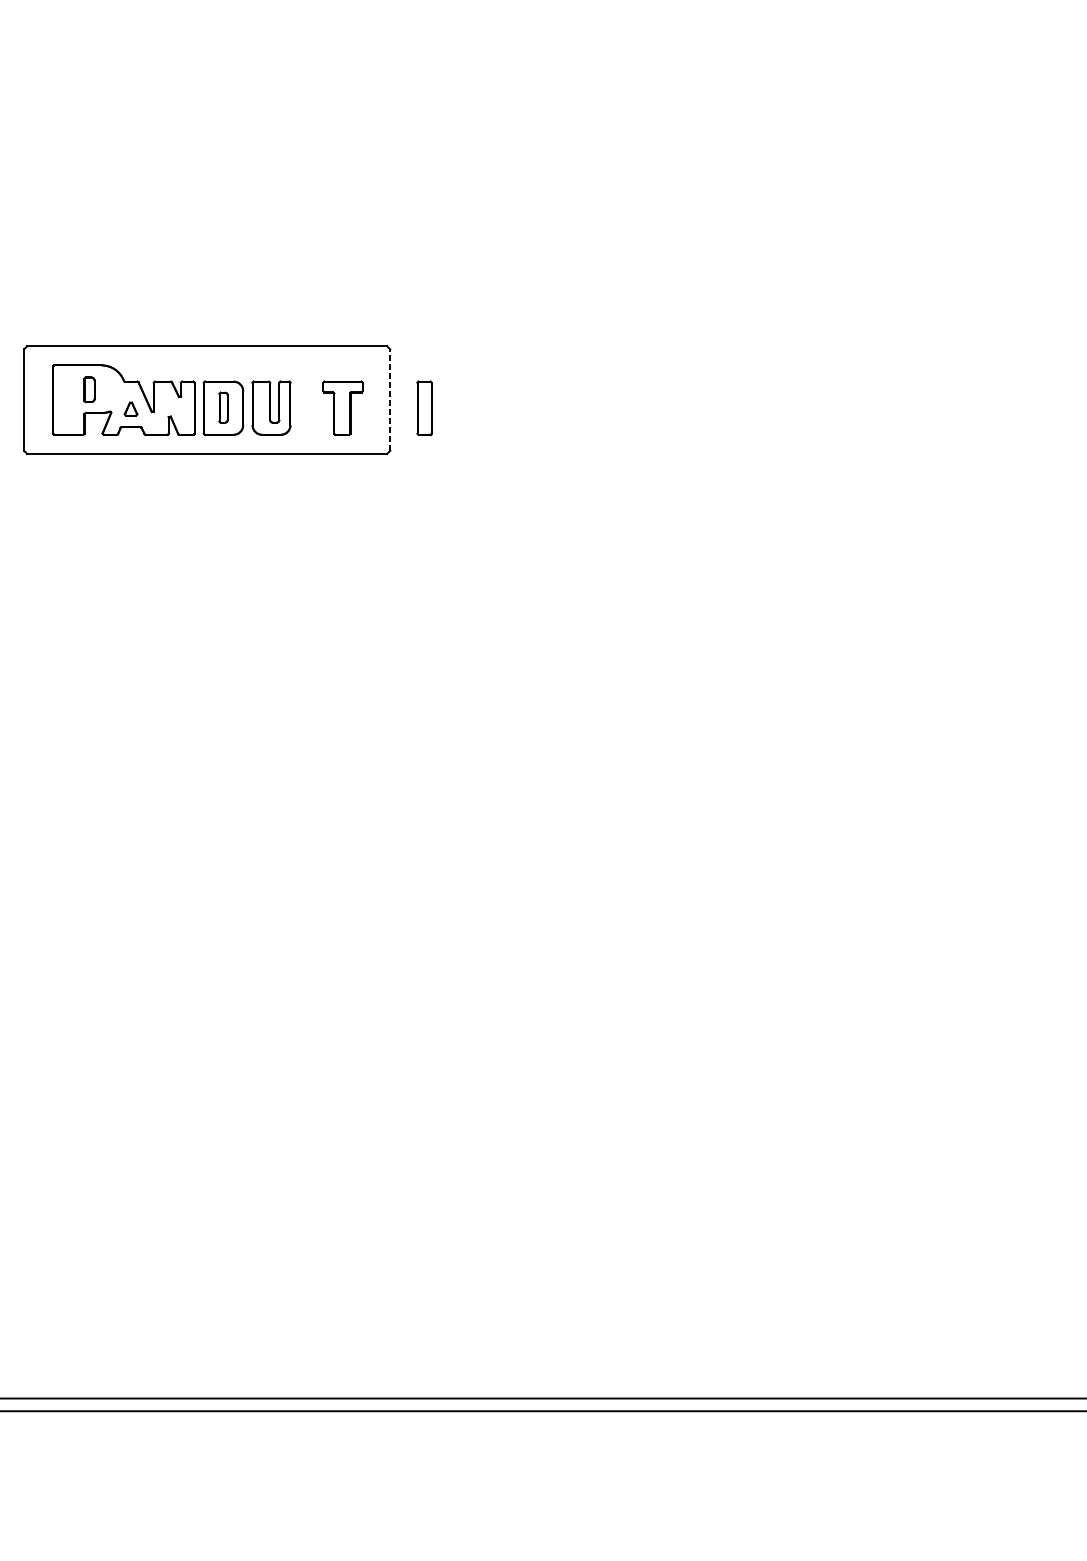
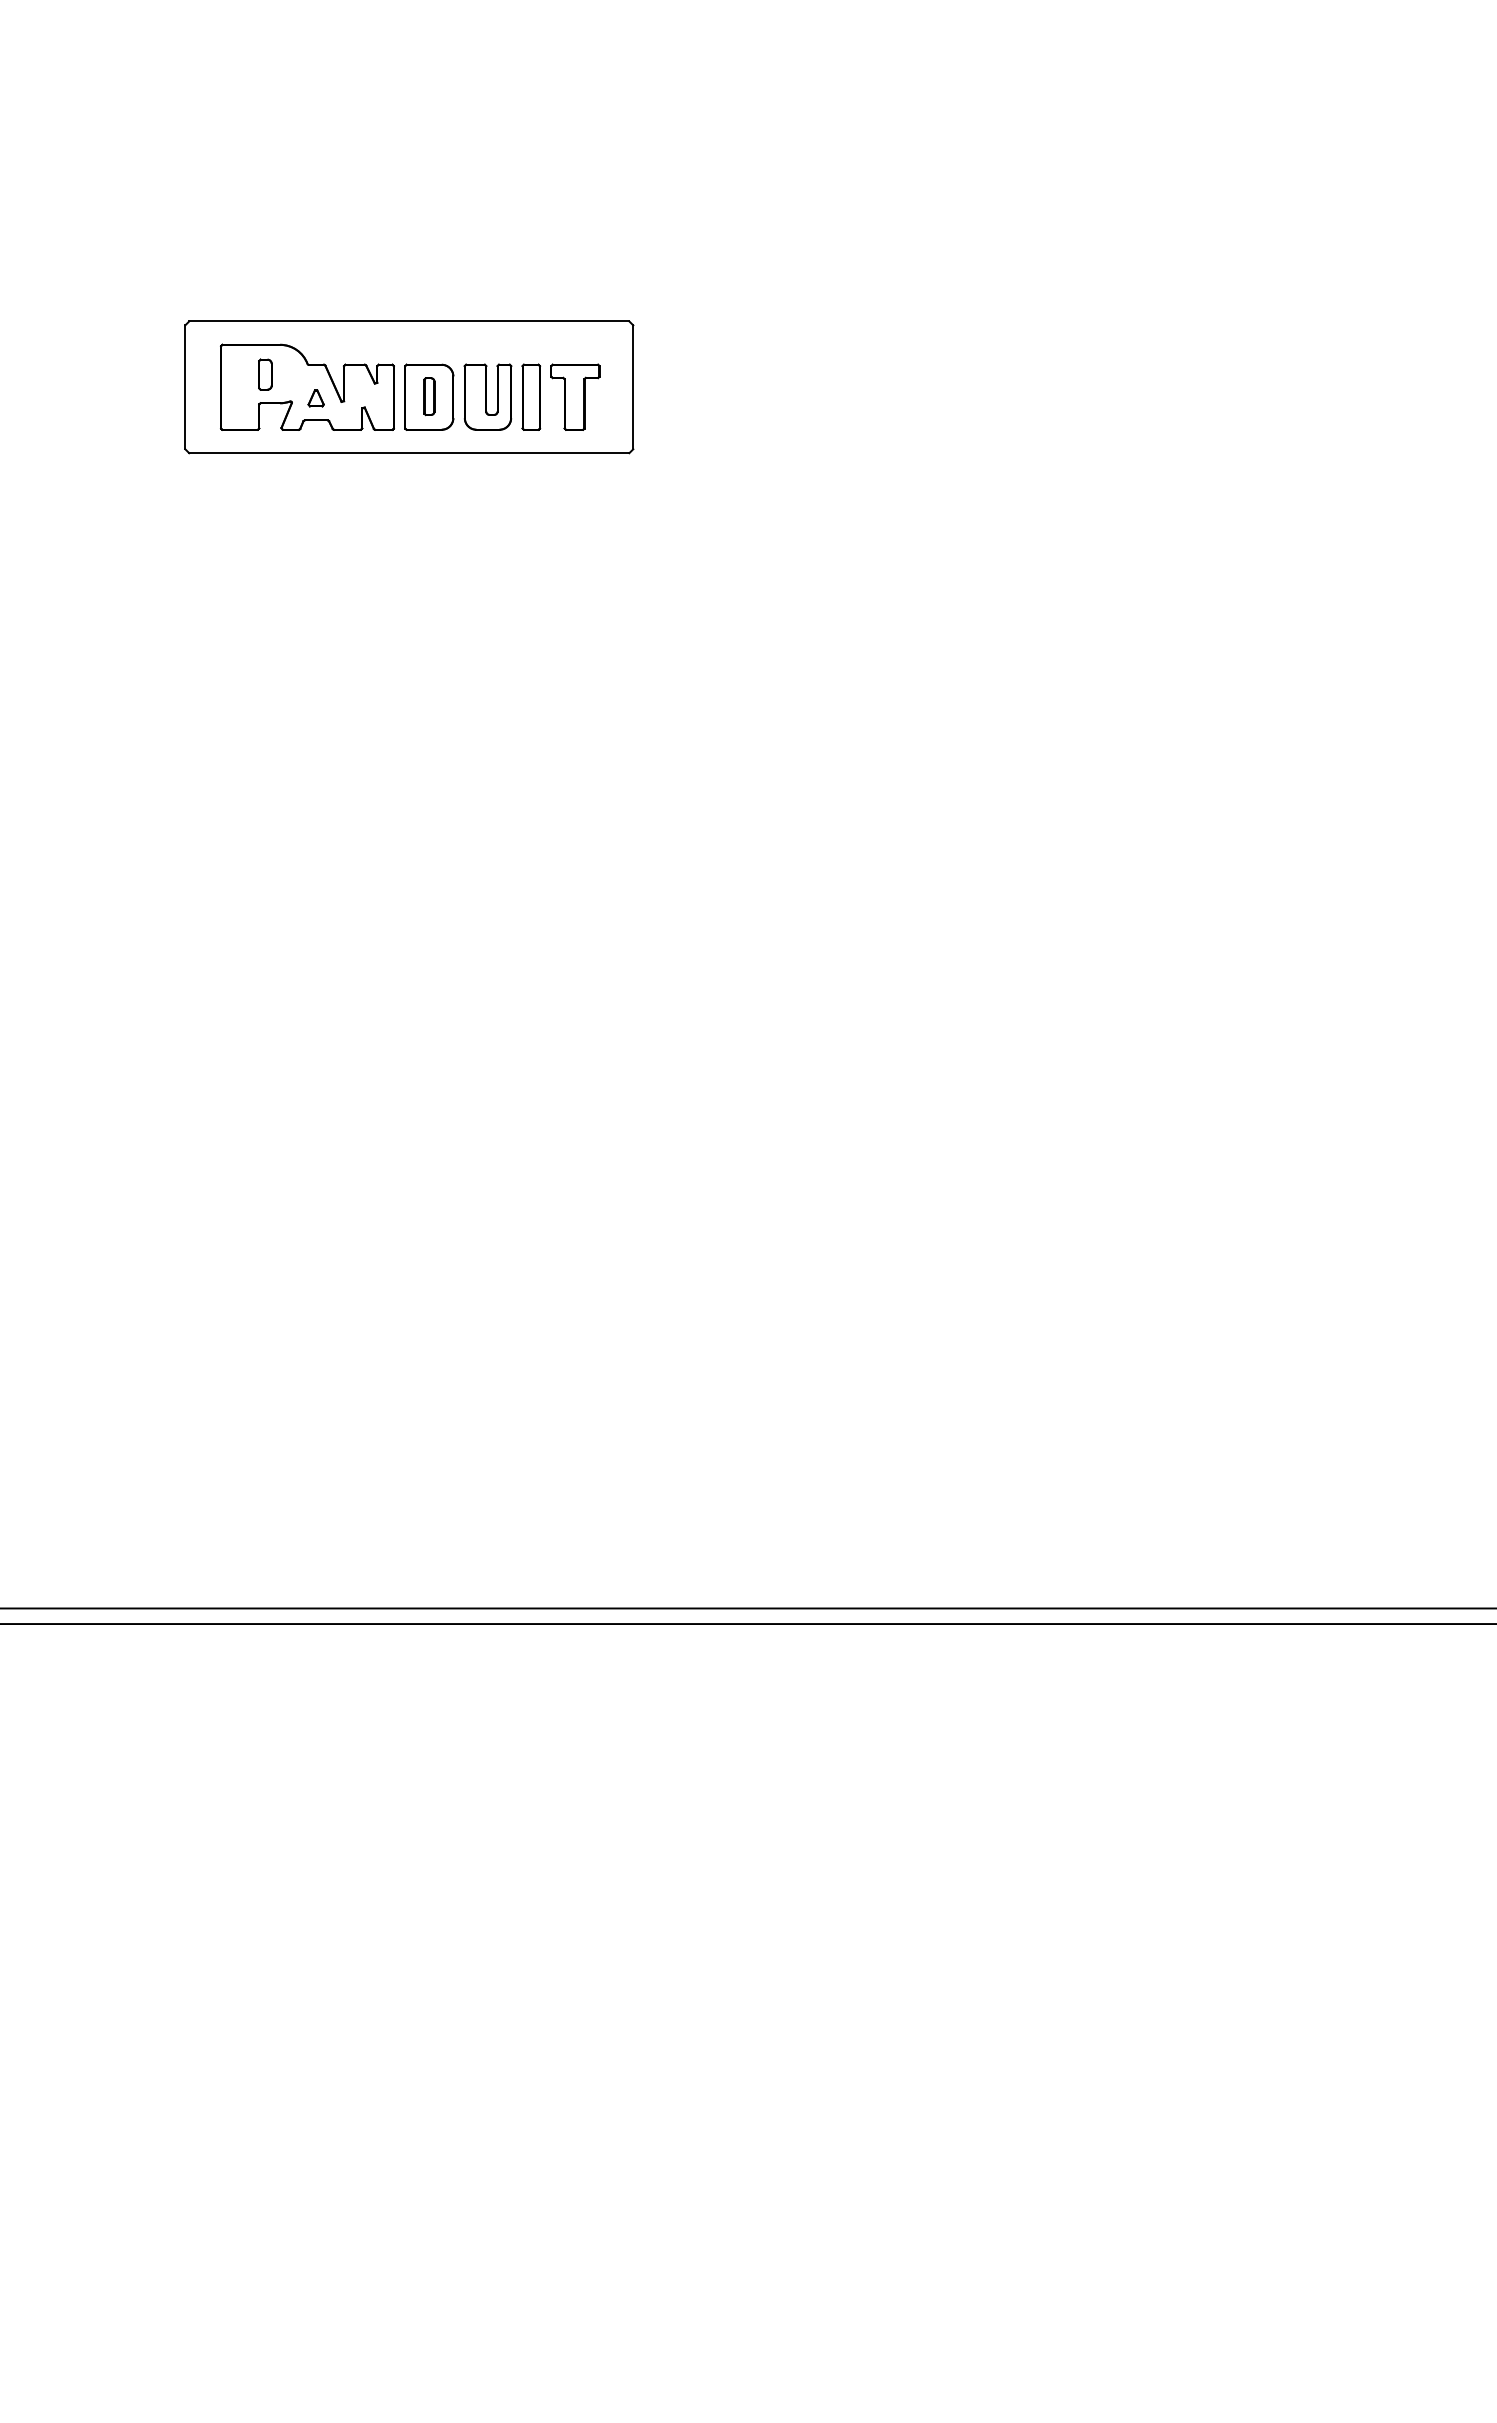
line: (390, 400) -> (633, 387), dashed -> solid
part: (424, 407) -> (531, 396), moved

